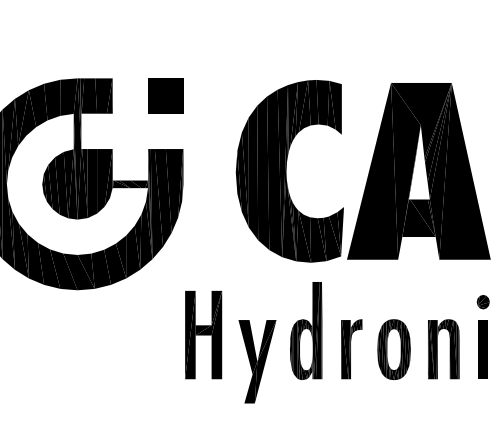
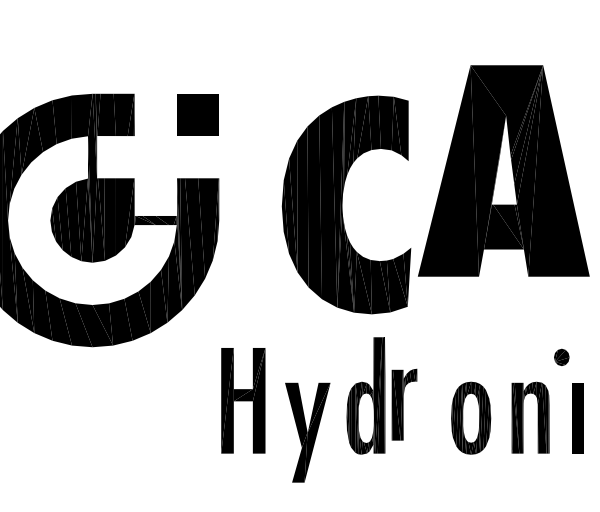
part: (418, 170) -> (503, 170), moved
part: (483, 301) -> (561, 356), moved
part: (351, 349) -> (404, 404), moved

